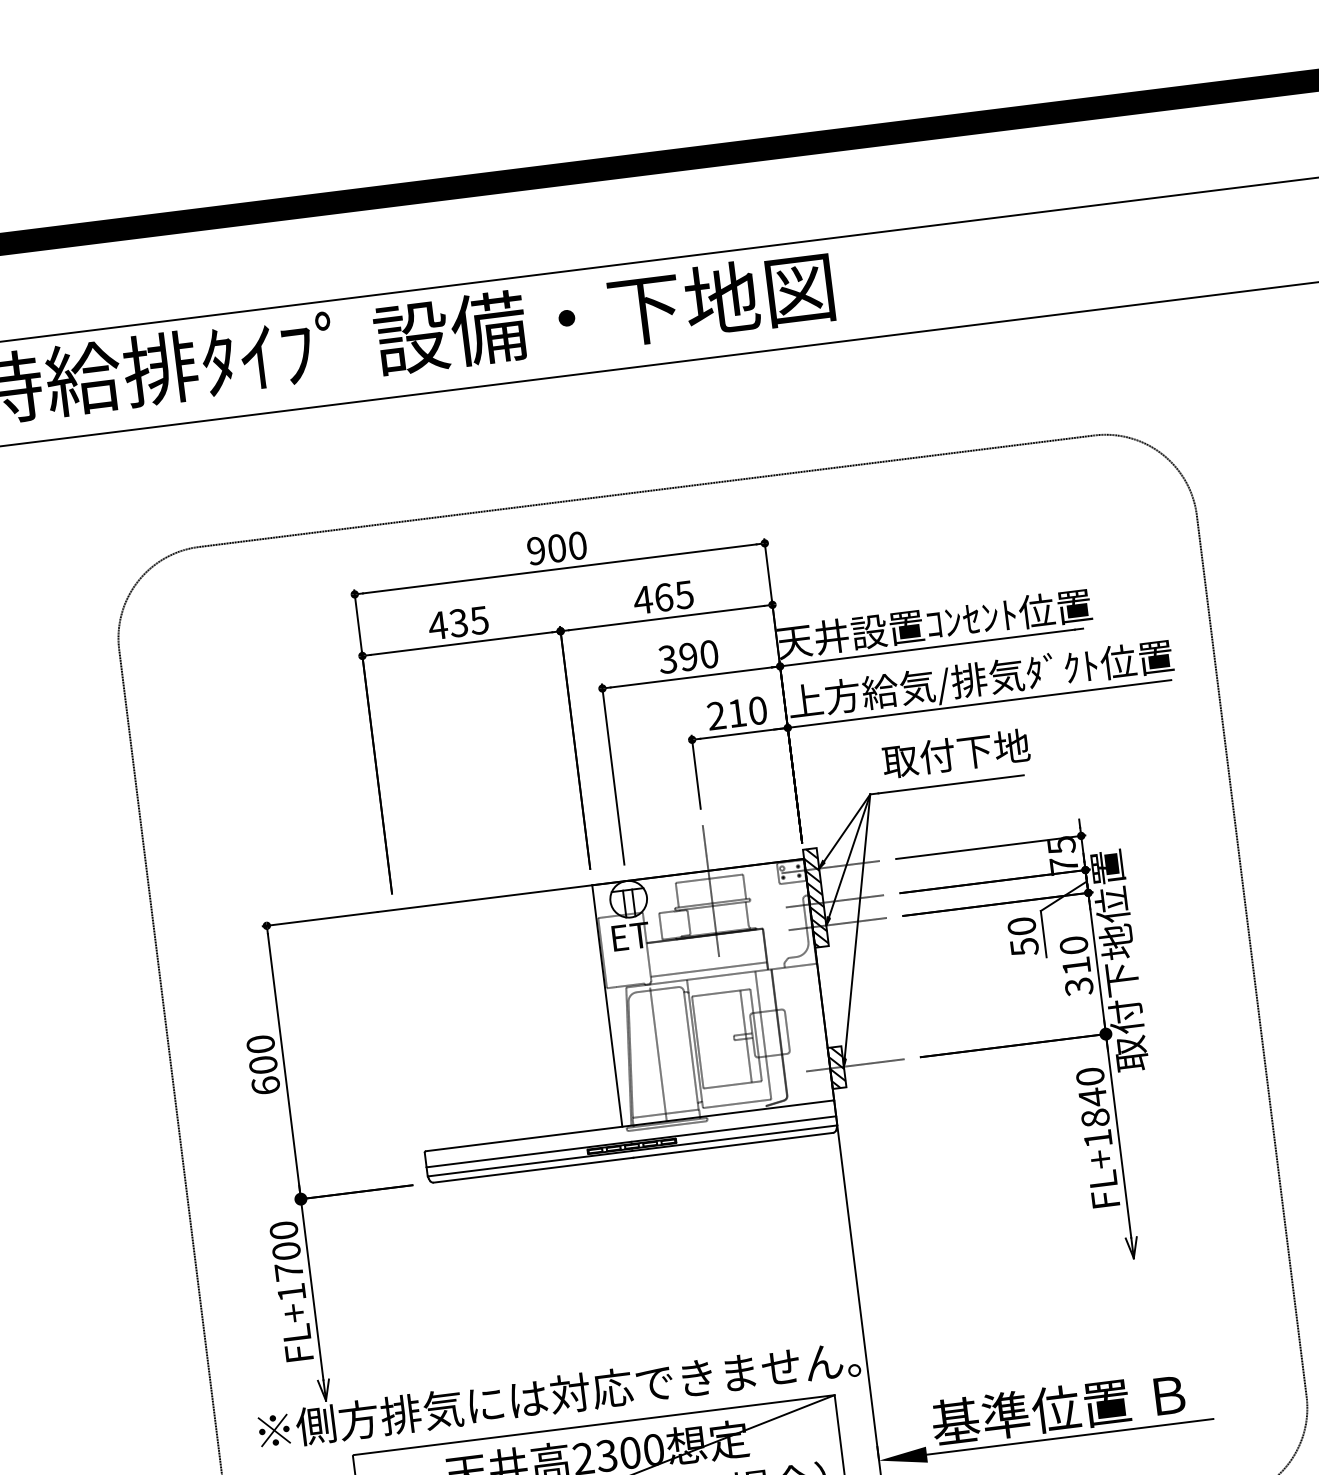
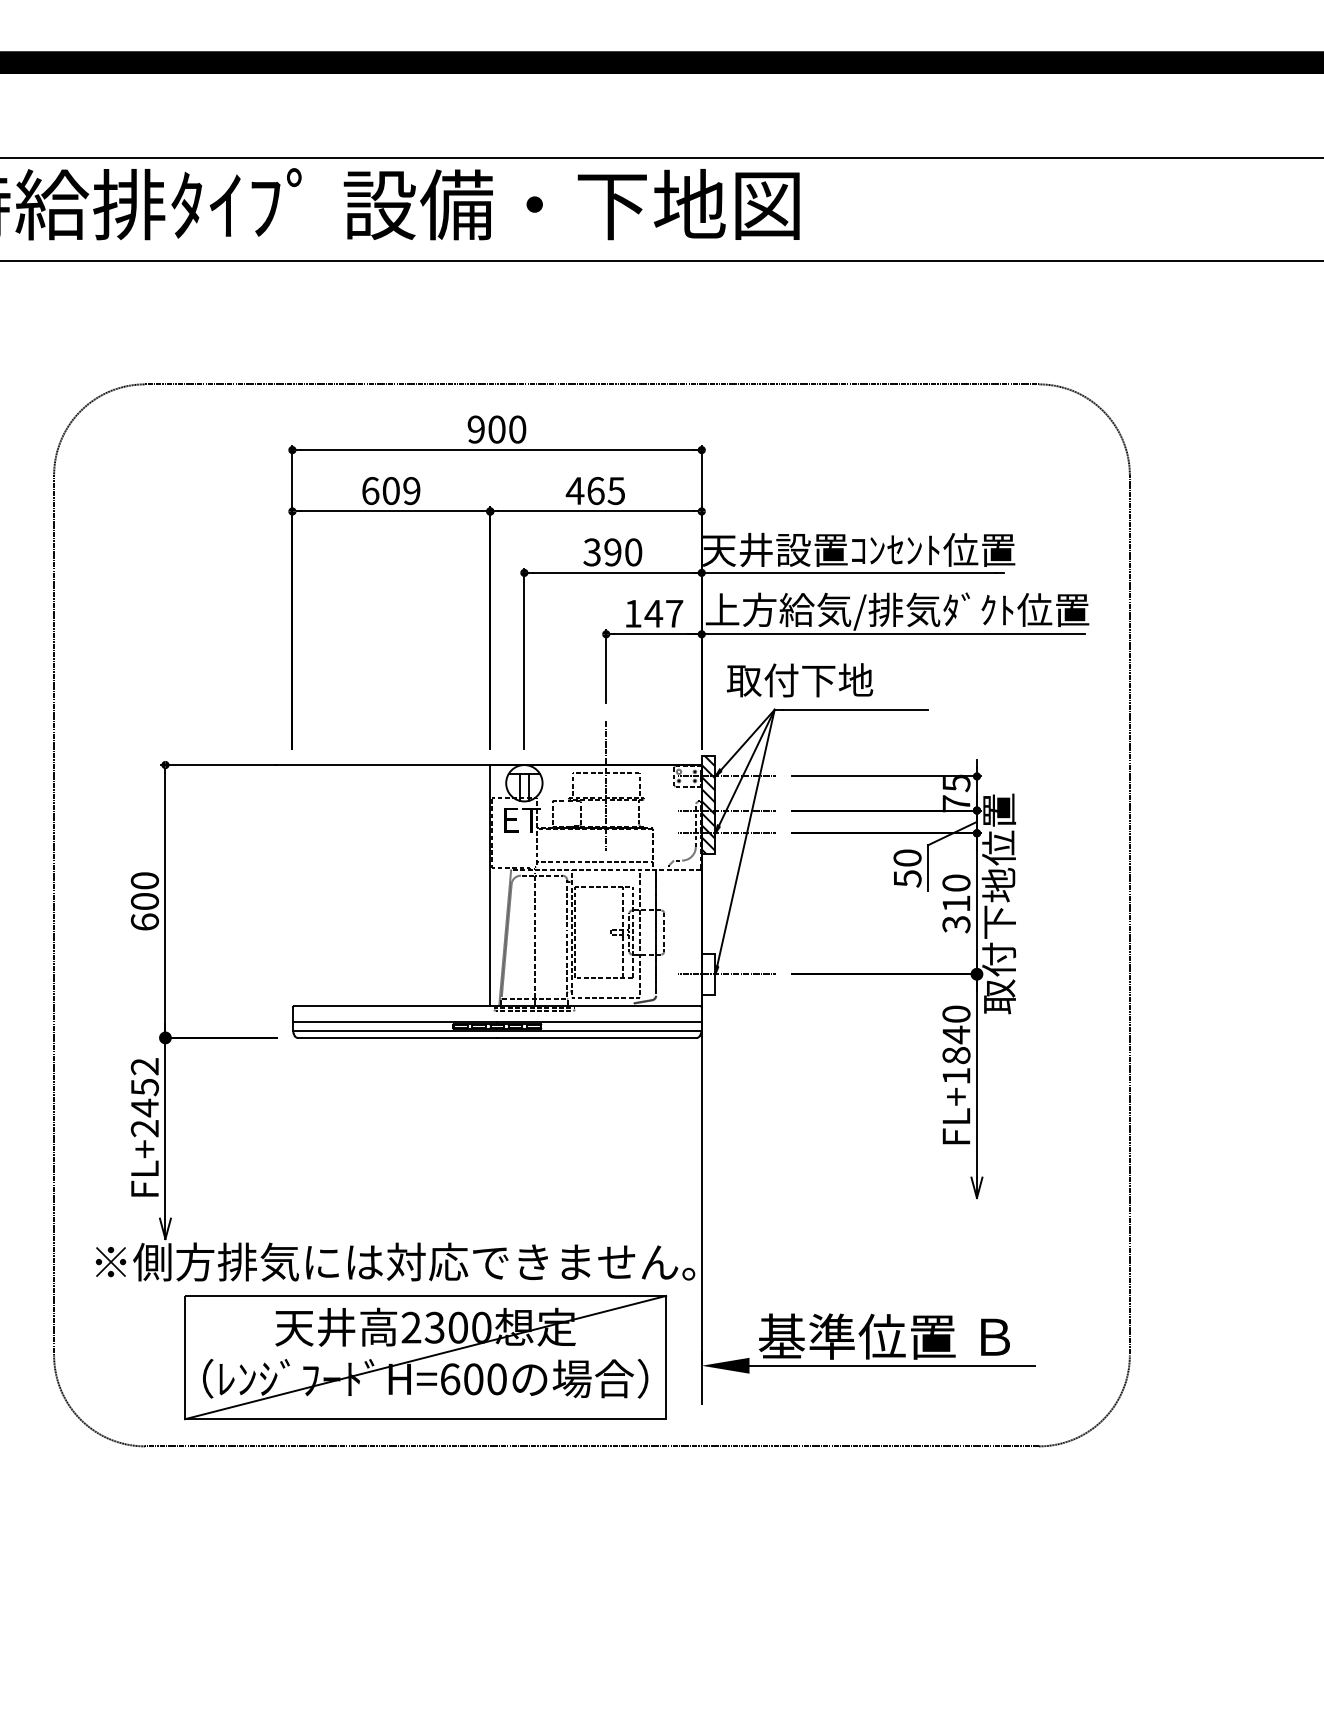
text: (458, 623) -> (390, 491), 435 -> 609
text: (736, 713) -> (653, 613), 210 -> 147
text: (955, 754) -> (799, 680), moved
hatch: (836, 1066) -> (708, 973), removed
text: (287, 1261) -> (144, 1097), FL+1700 -> FL+2452

